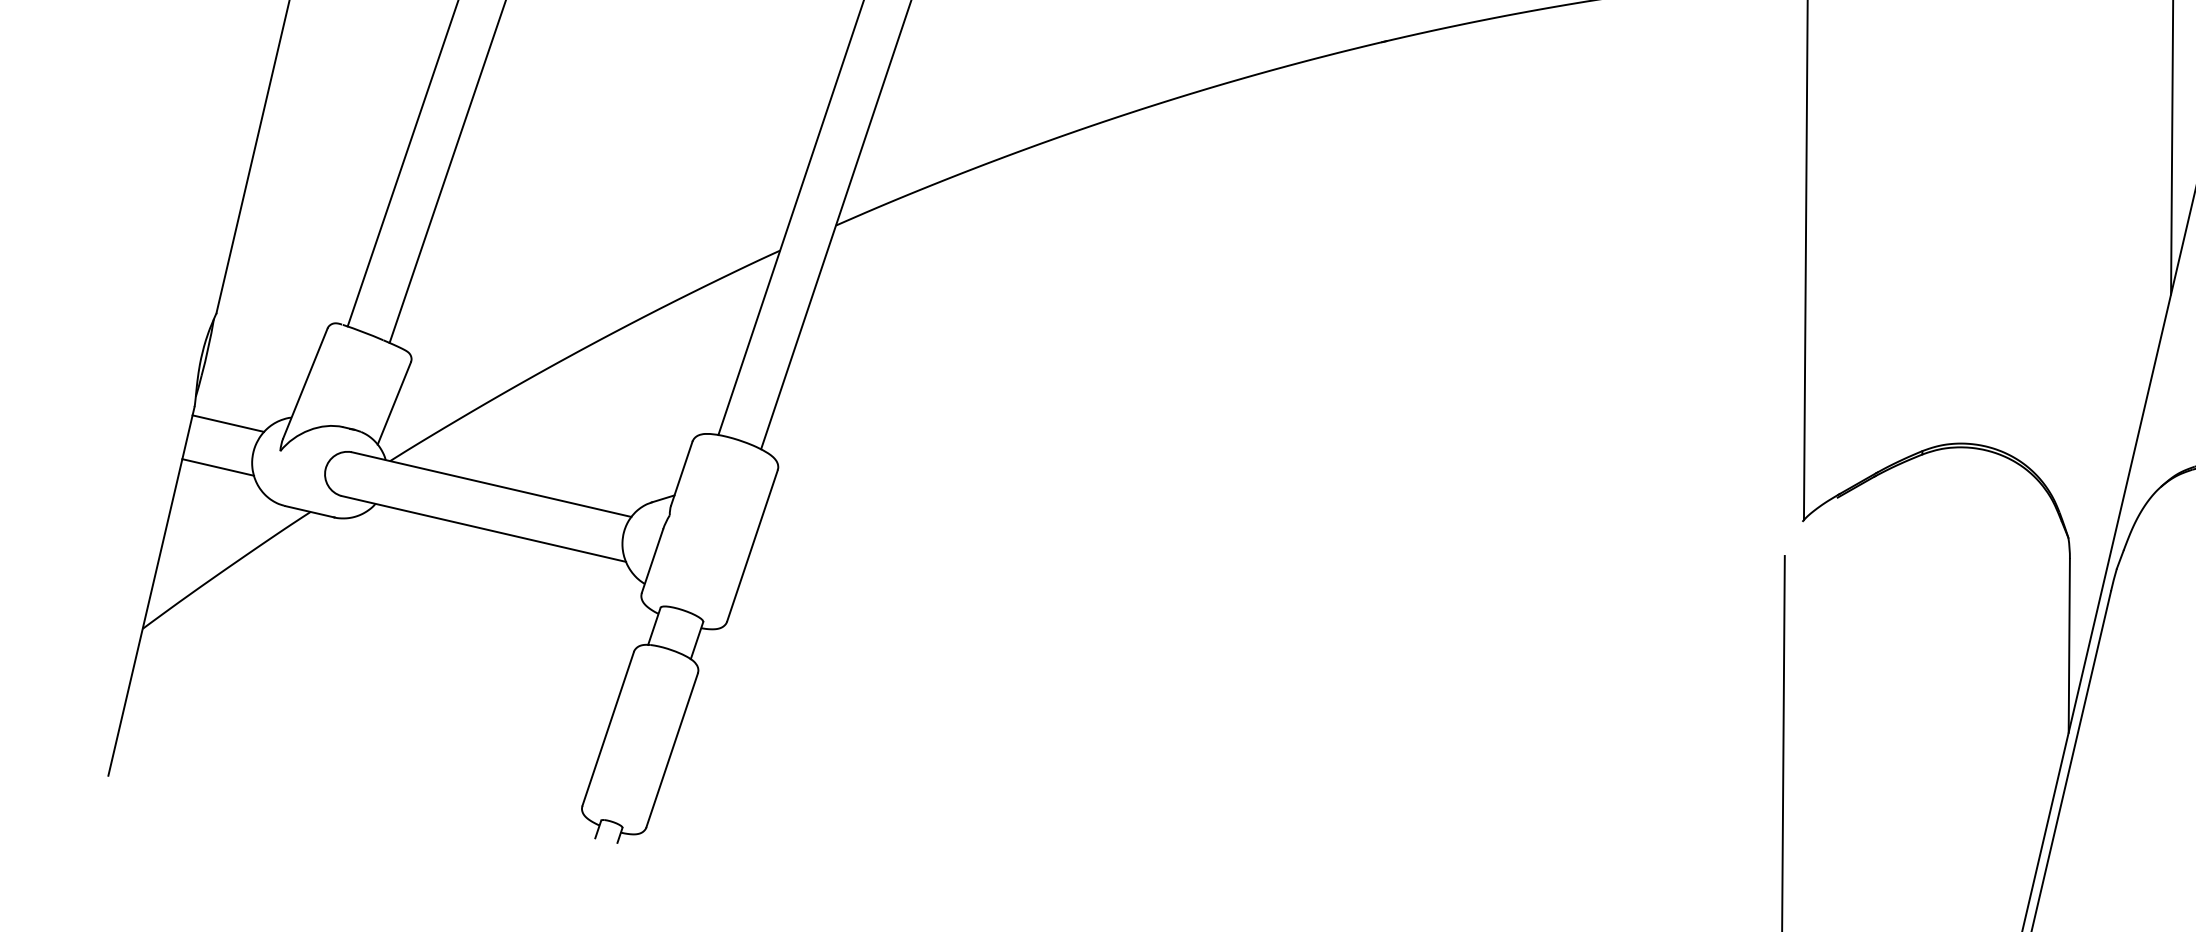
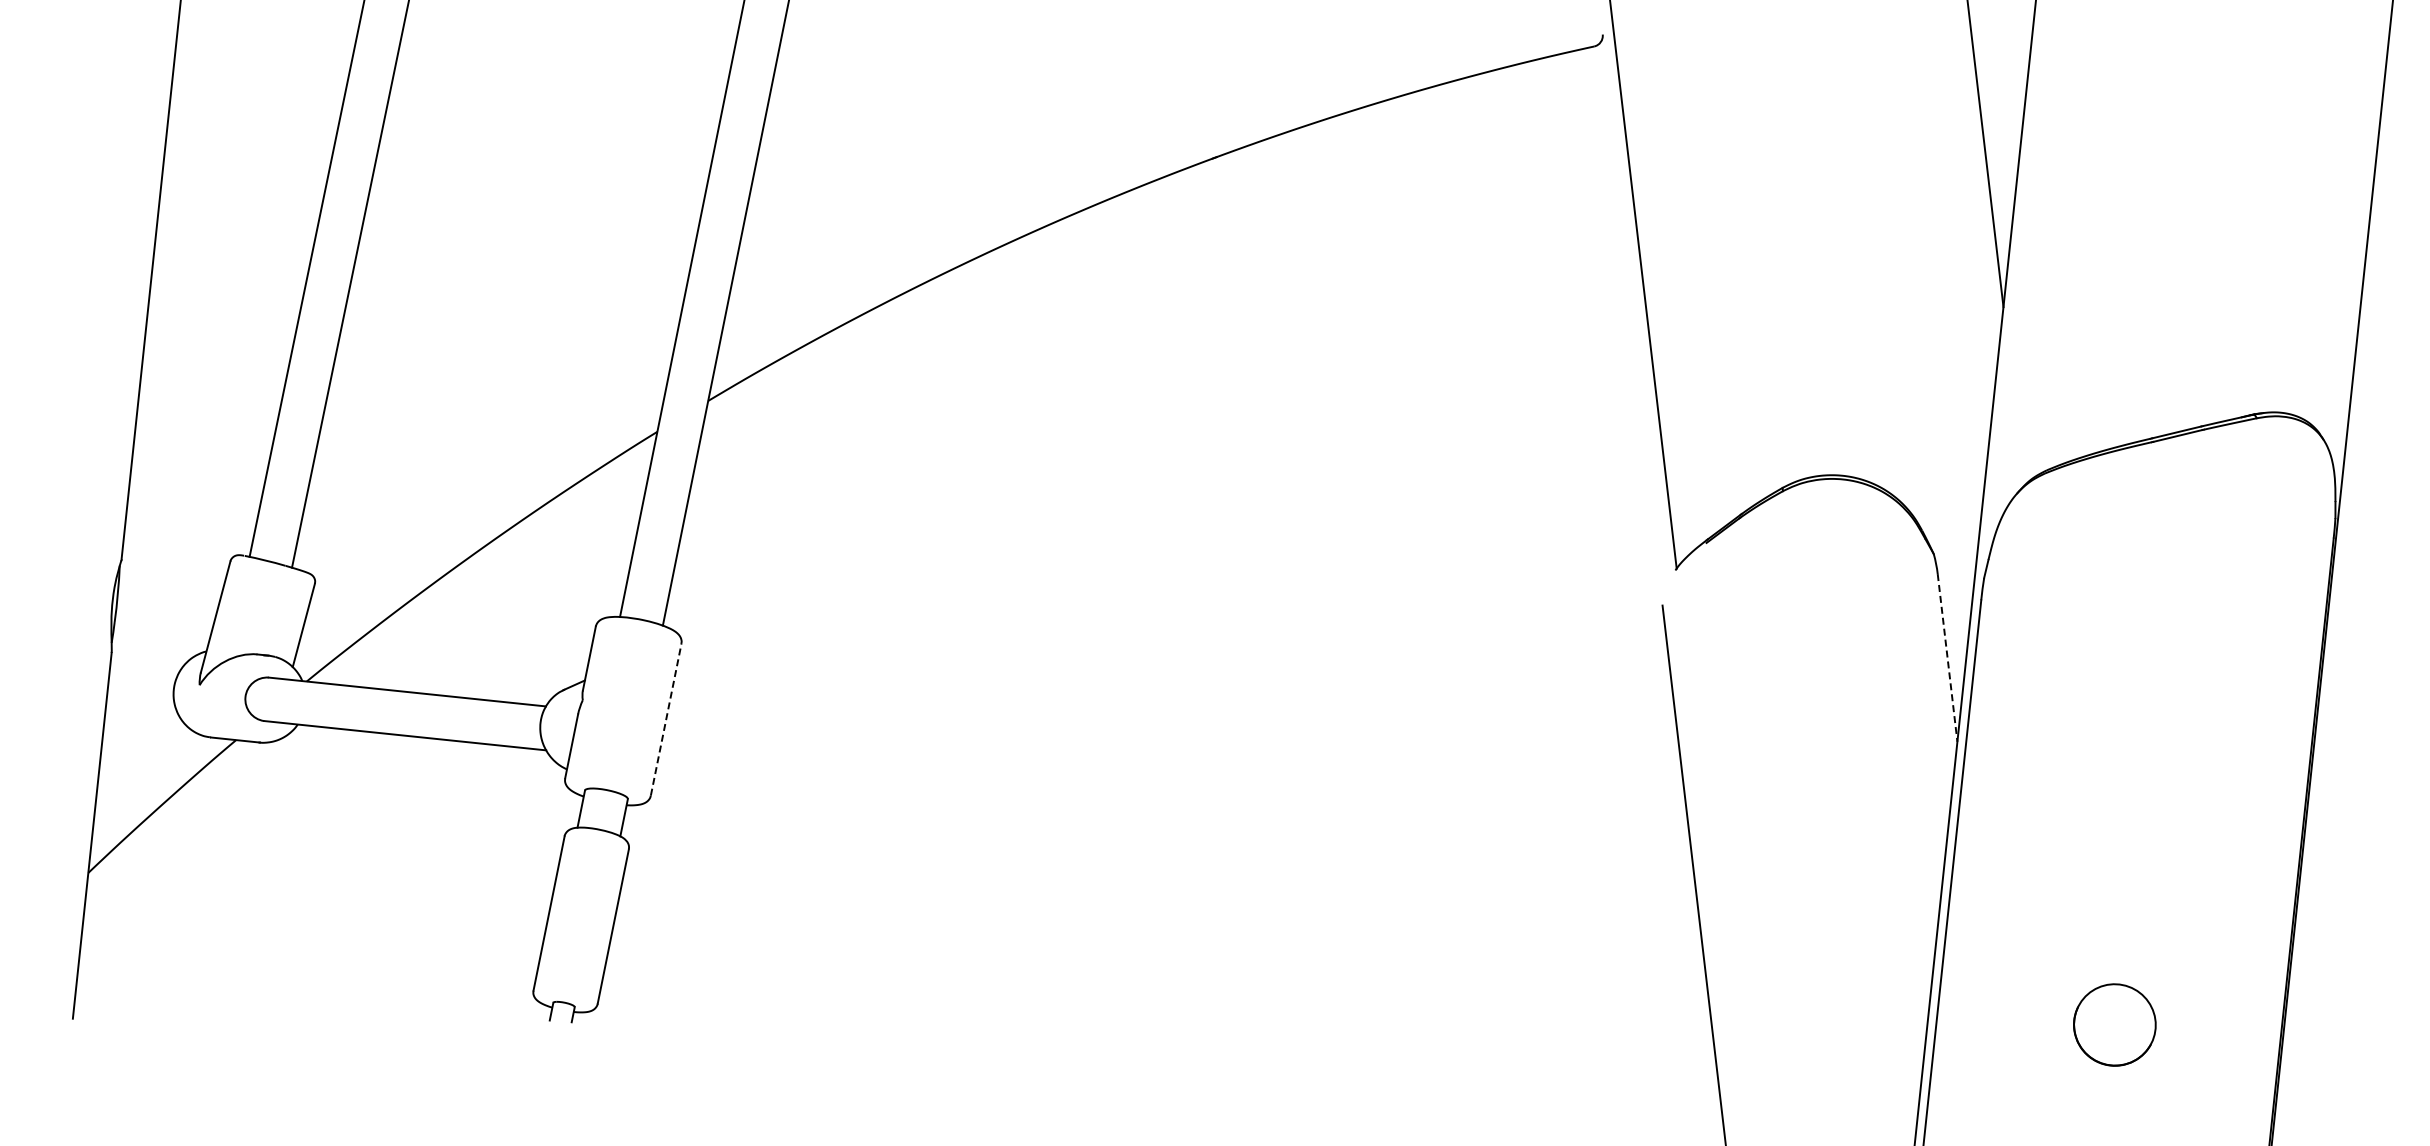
line: (227, 423) -> (145, 664), removed
line: (217, 467) -> (141, 708), removed
line: (752, 545) -> (666, 719), solid -> dashed
line: (2069, 646) -> (1947, 658), solid -> dashed

